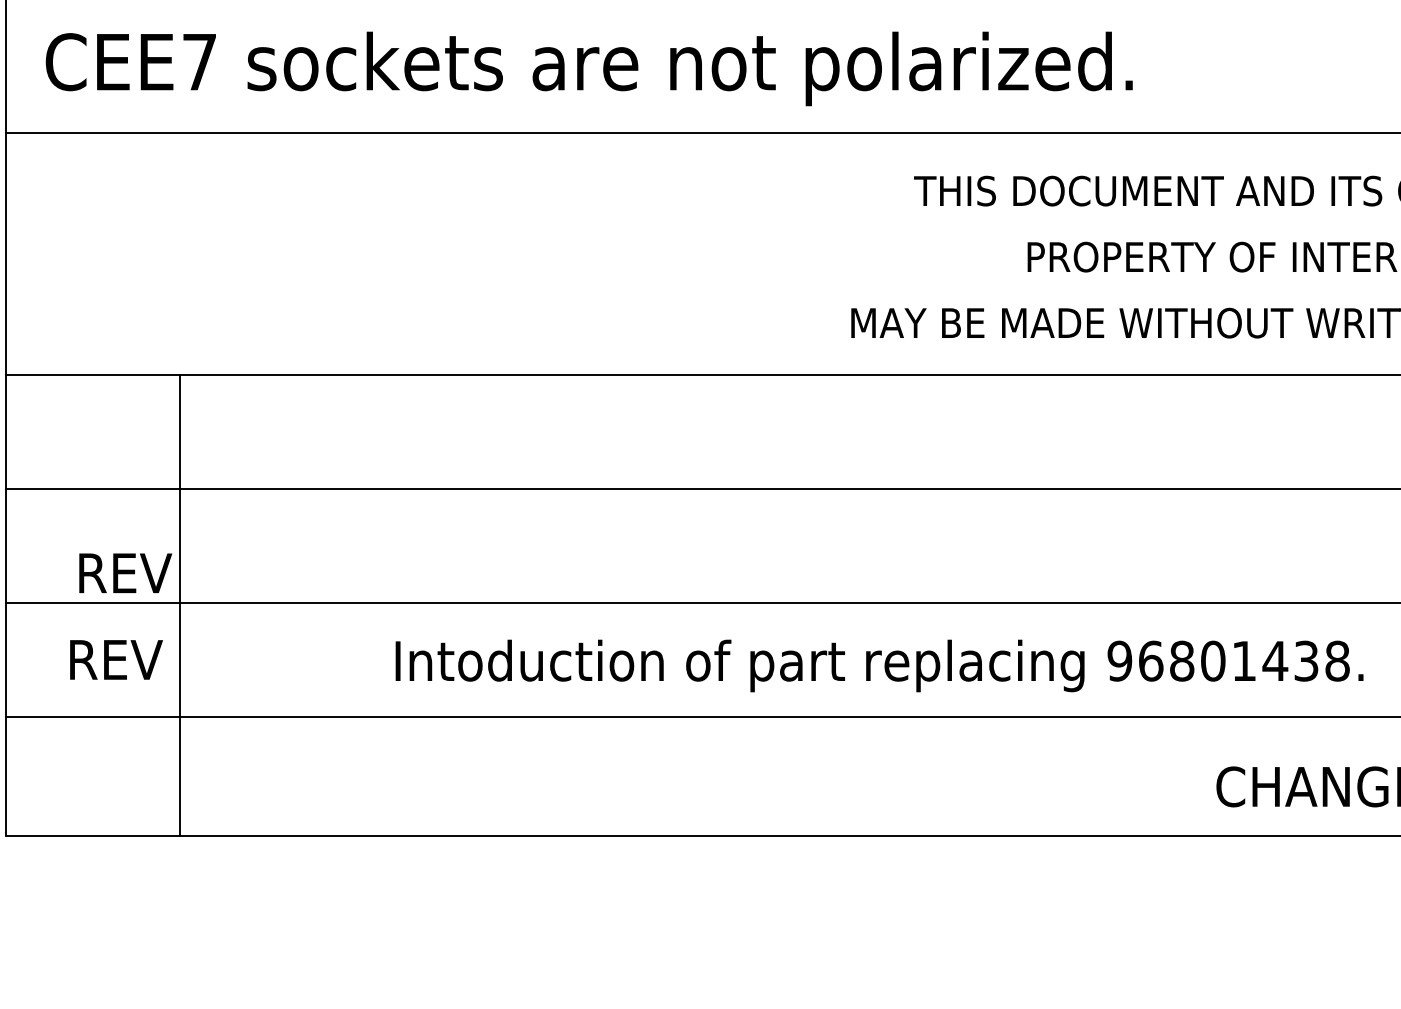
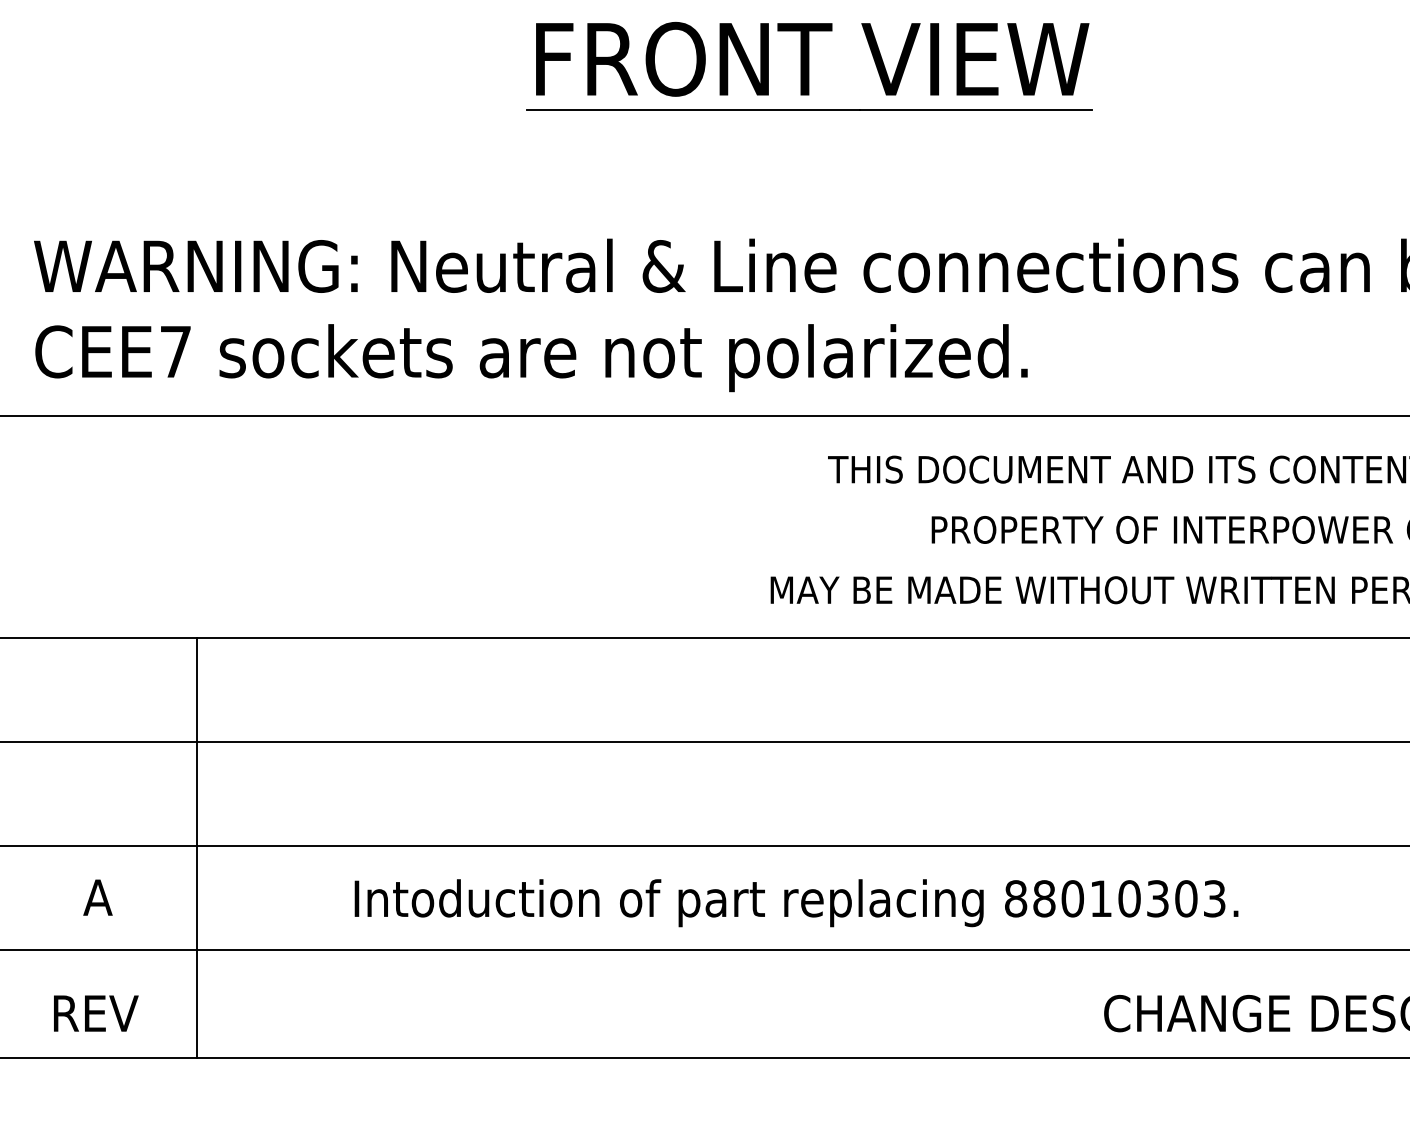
text: (125, 573) -> (96, 1013), moved
line: (179, 604) -> (196, 847), moved
text: (116, 659) -> (99, 897), REV -> A
text: (1227, 660) -> (1114, 898), 96801438. -> 88010303.

